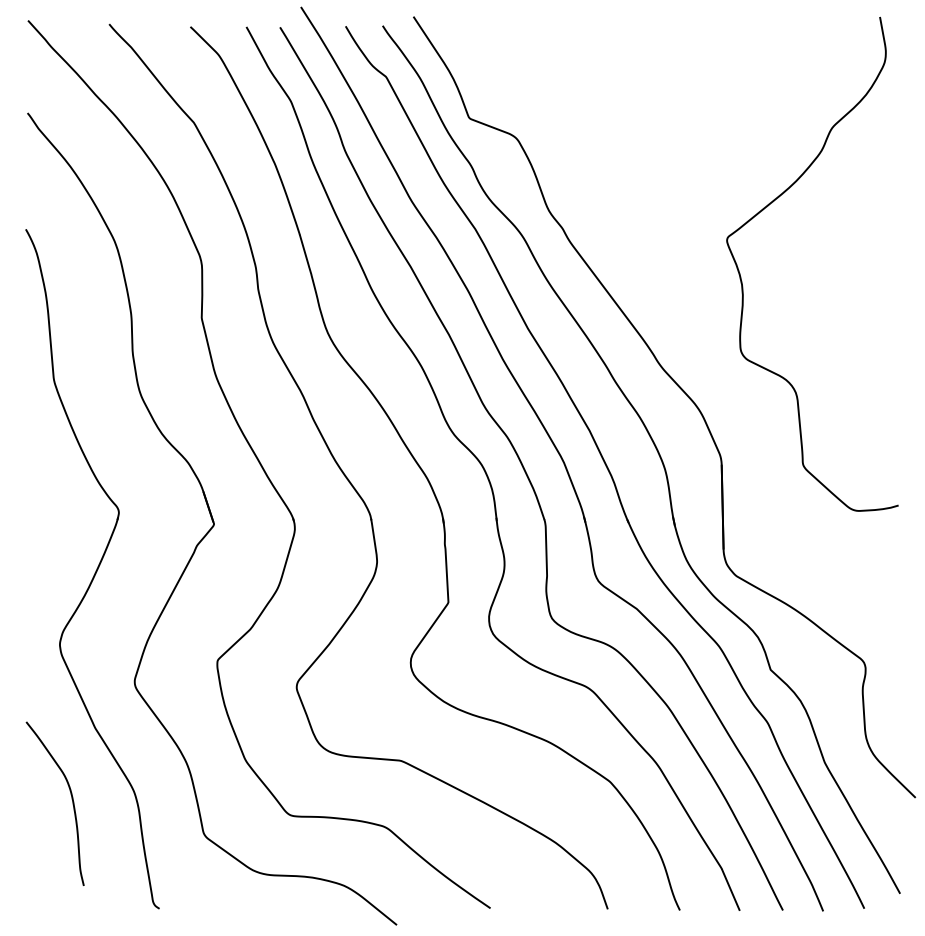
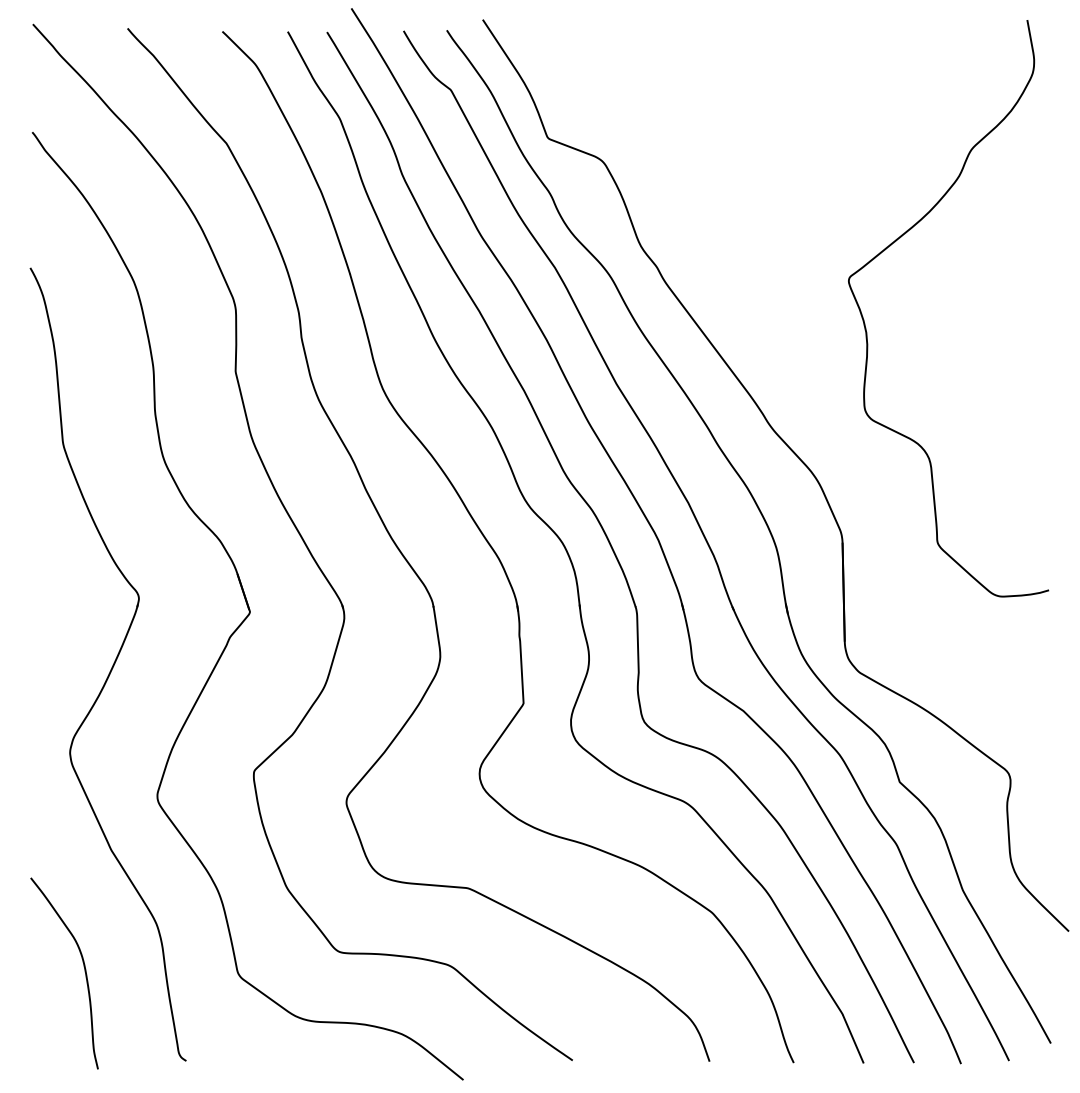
curve: (72, 802) -> (84, 972), moved

